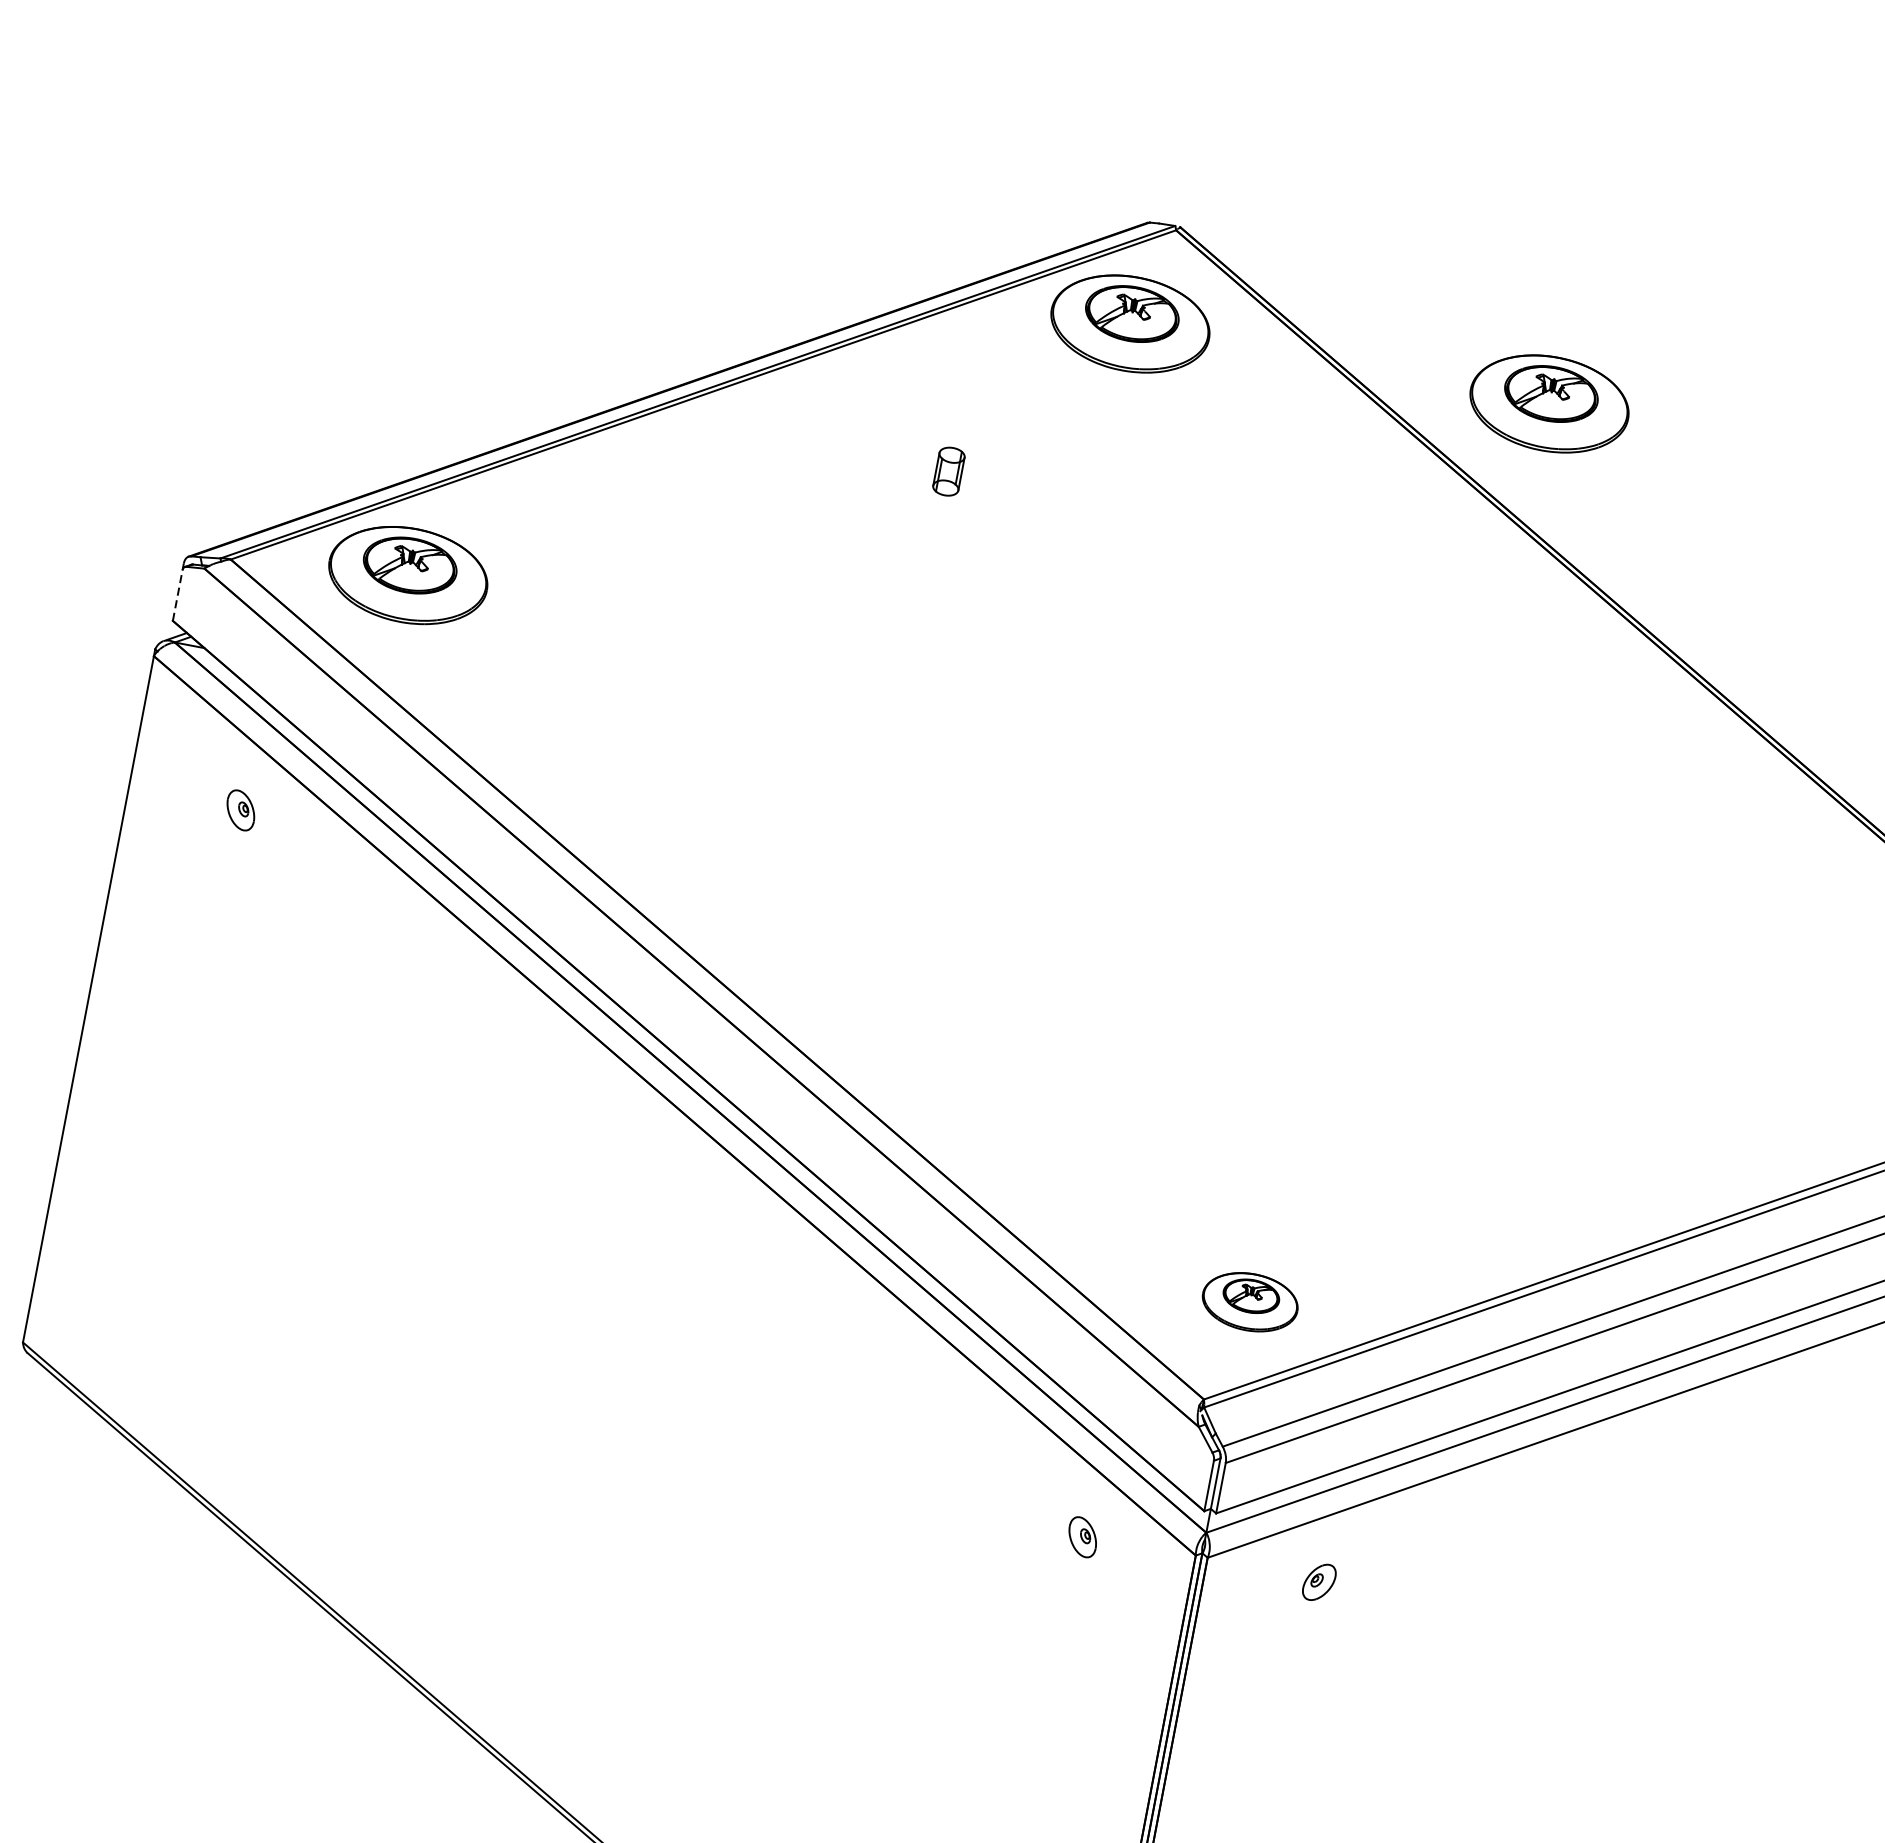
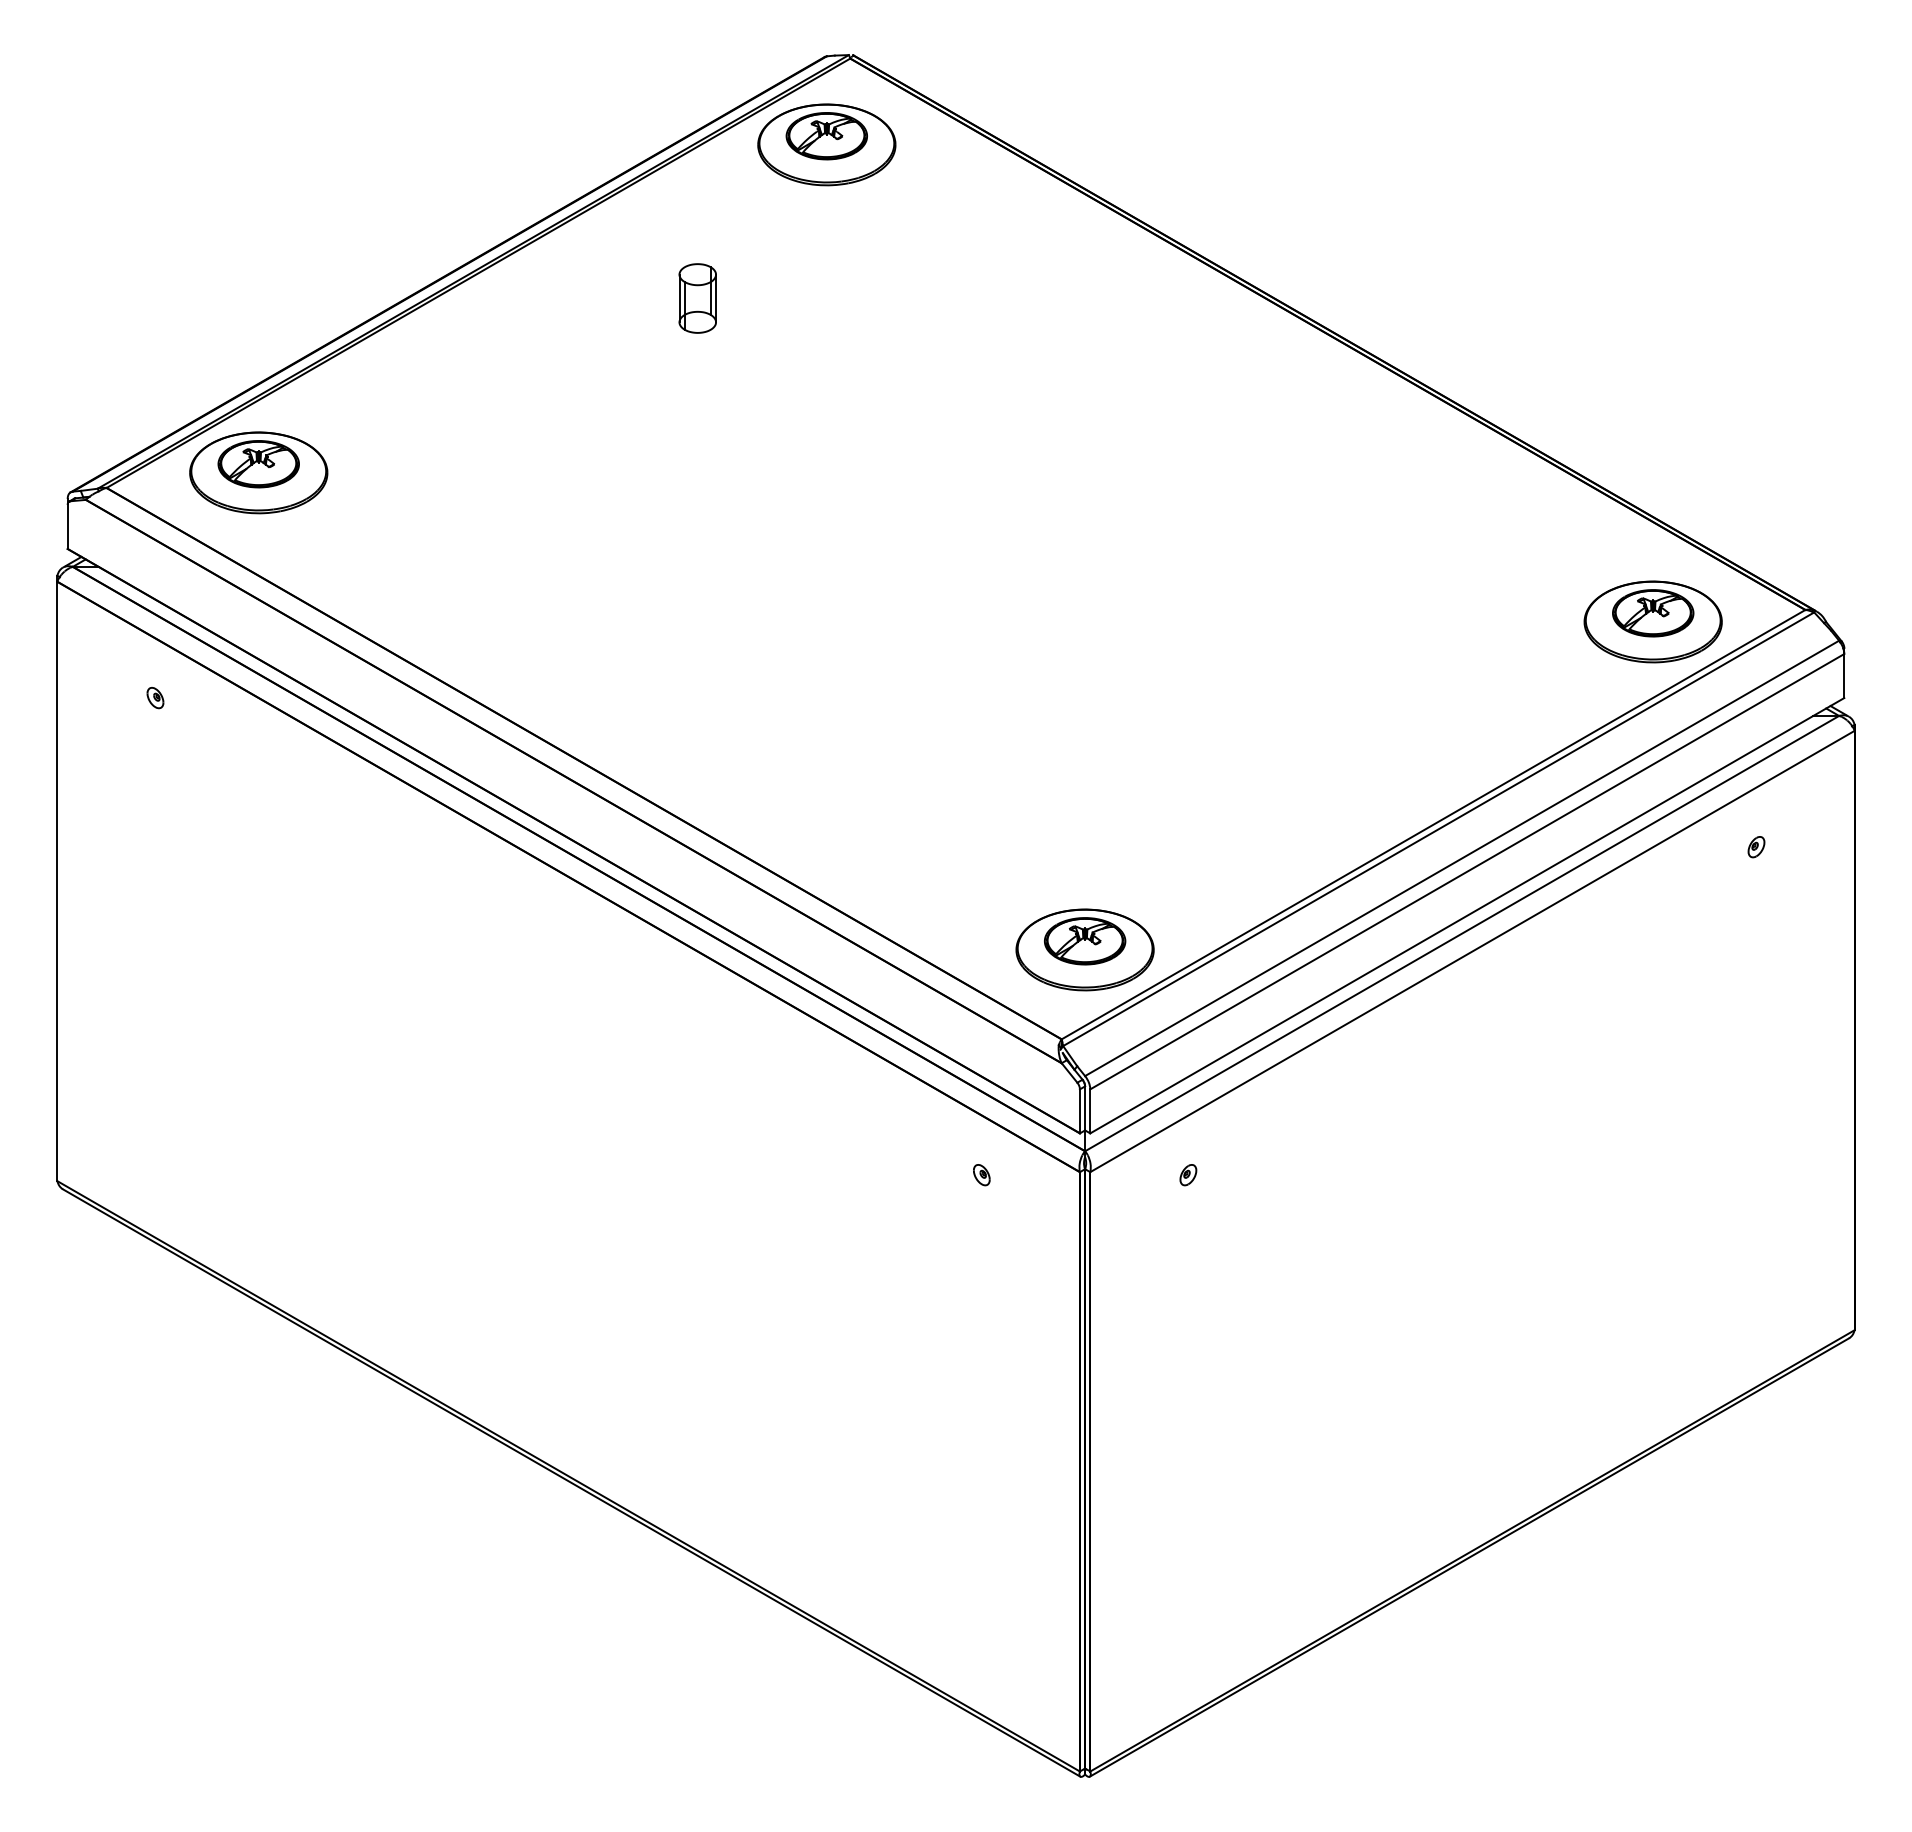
part: (1549, 403) -> (1192, 144), removed
part: (948, 471) -> (697, 298), size x1.67
line: (178, 592) -> (67, 524), dashed -> solid
part: (240, 811) -> (155, 698), size x0.62
part: (1249, 1301) -> (1084, 949), size x1.67
part: (1082, 1537) -> (981, 1175), size x0.62
part: (1319, 1583) -> (1188, 1175), size x0.62

